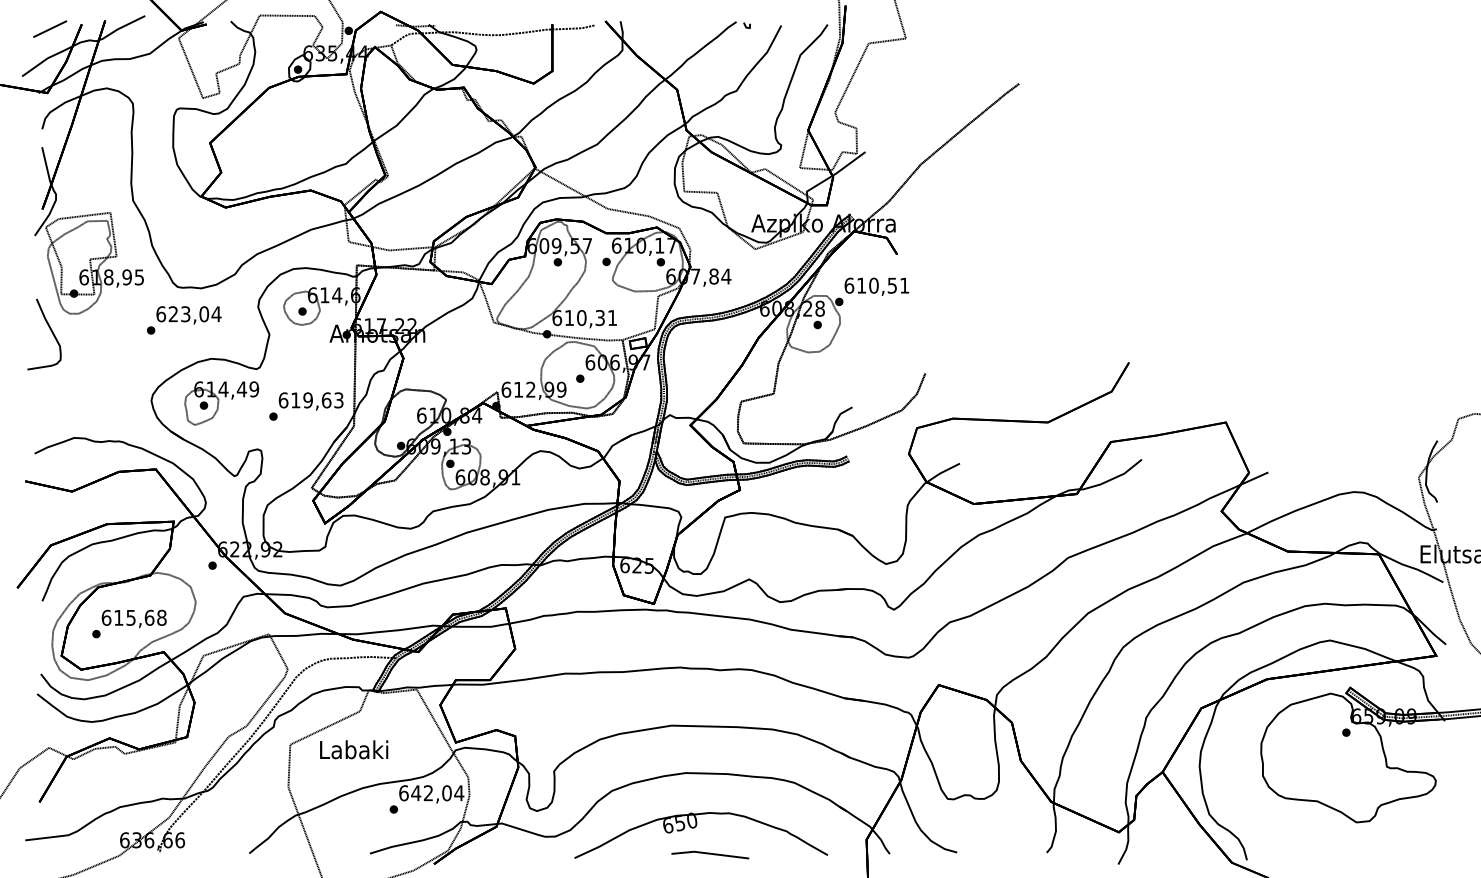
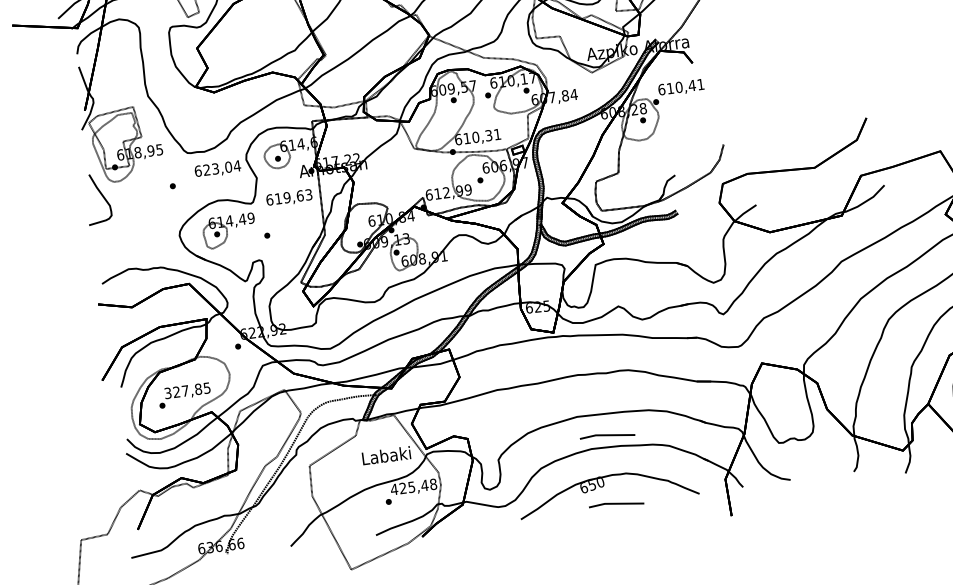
text: (892, 285) -> (692, 85), 610,51 -> 610,41
text: (188, 315) -> (217, 169), moved
text: (310, 401) -> (288, 198), moved
text: (133, 617) -> (187, 390), 615,68 -> 327,85
text: (354, 749) -> (386, 455), moved
line: (710, 757) -> (607, 435), added
text: (431, 793) -> (413, 487), 642,04 -> 425,48

